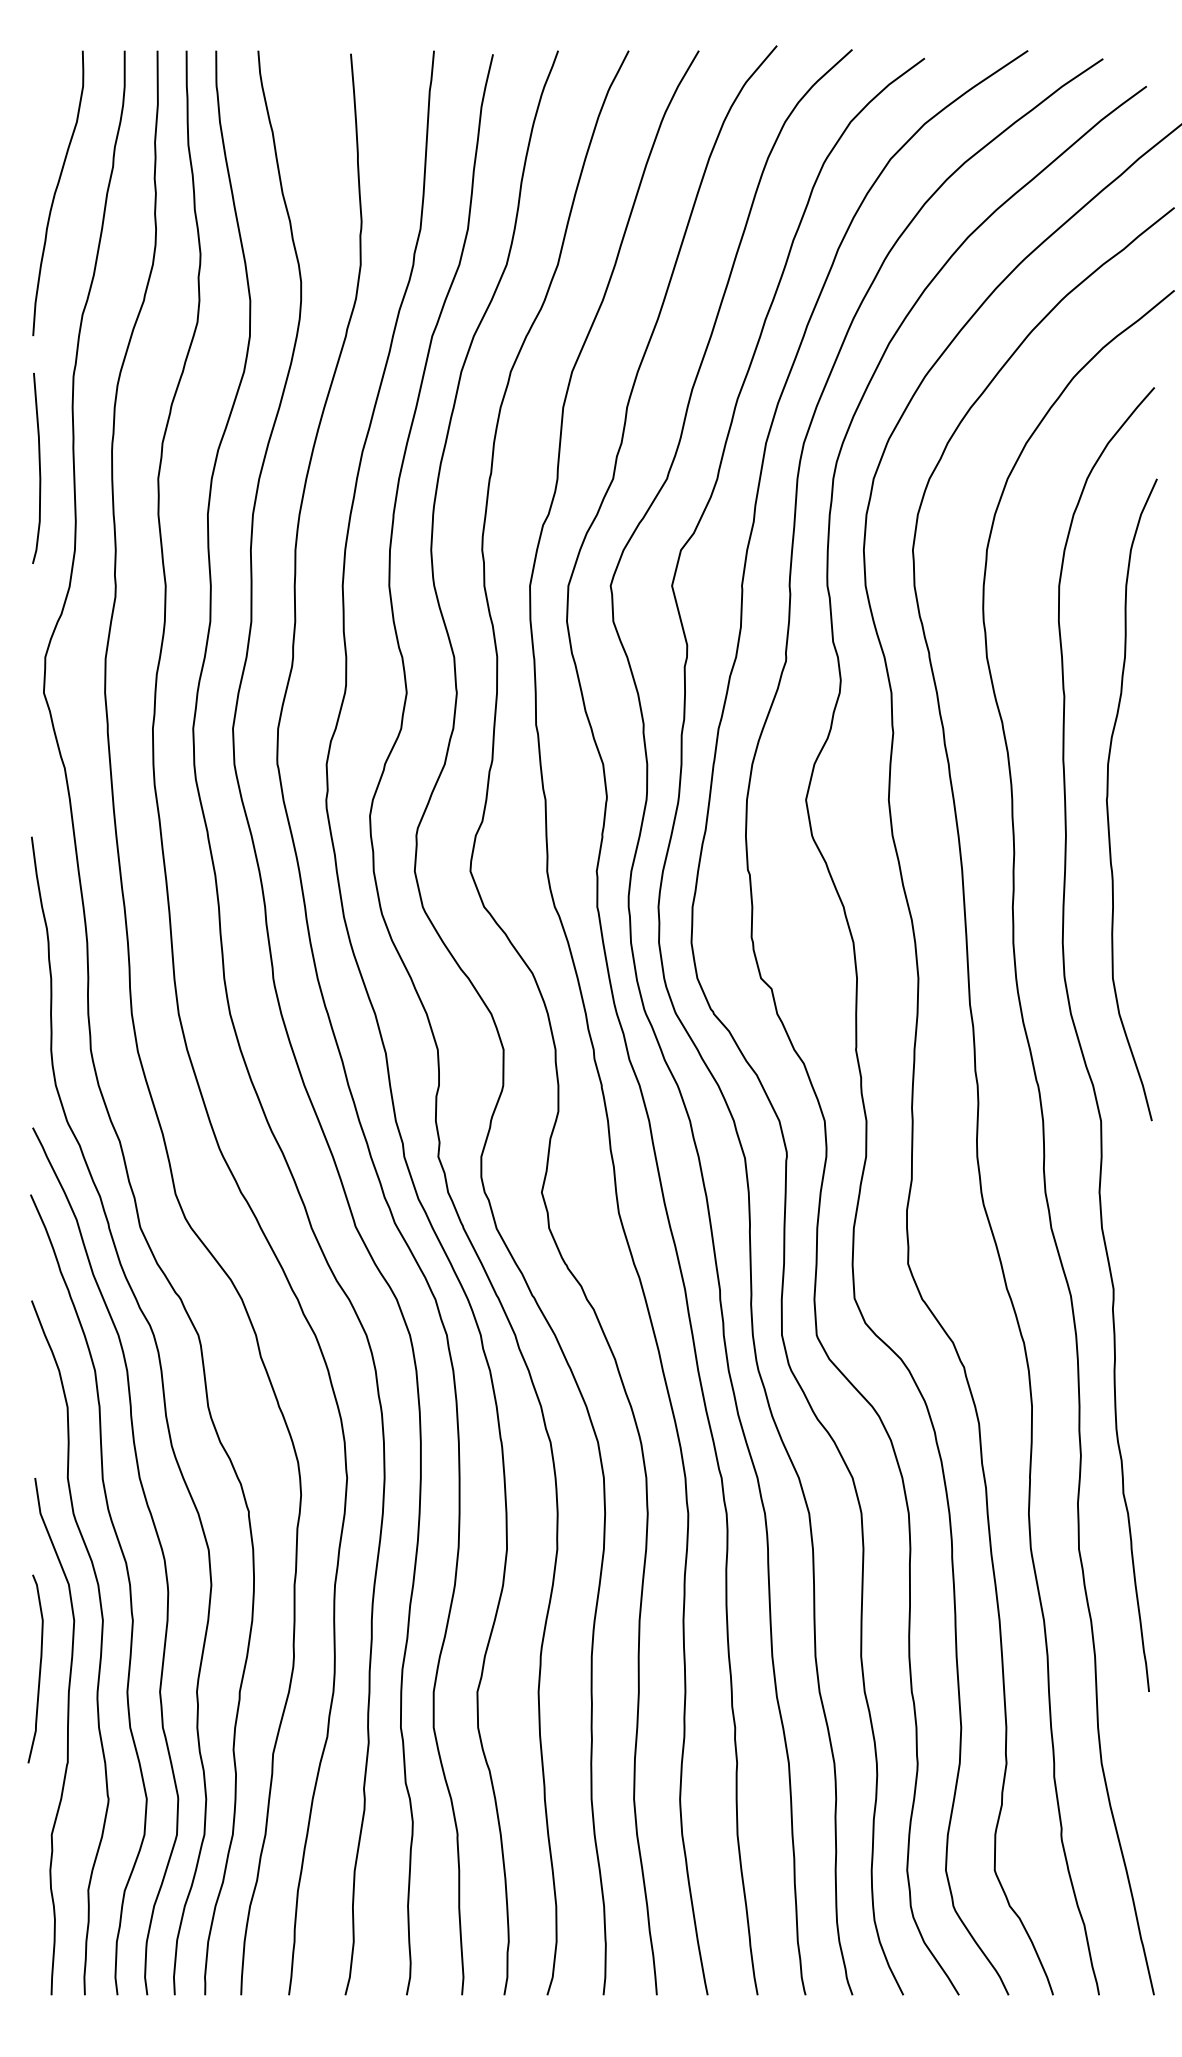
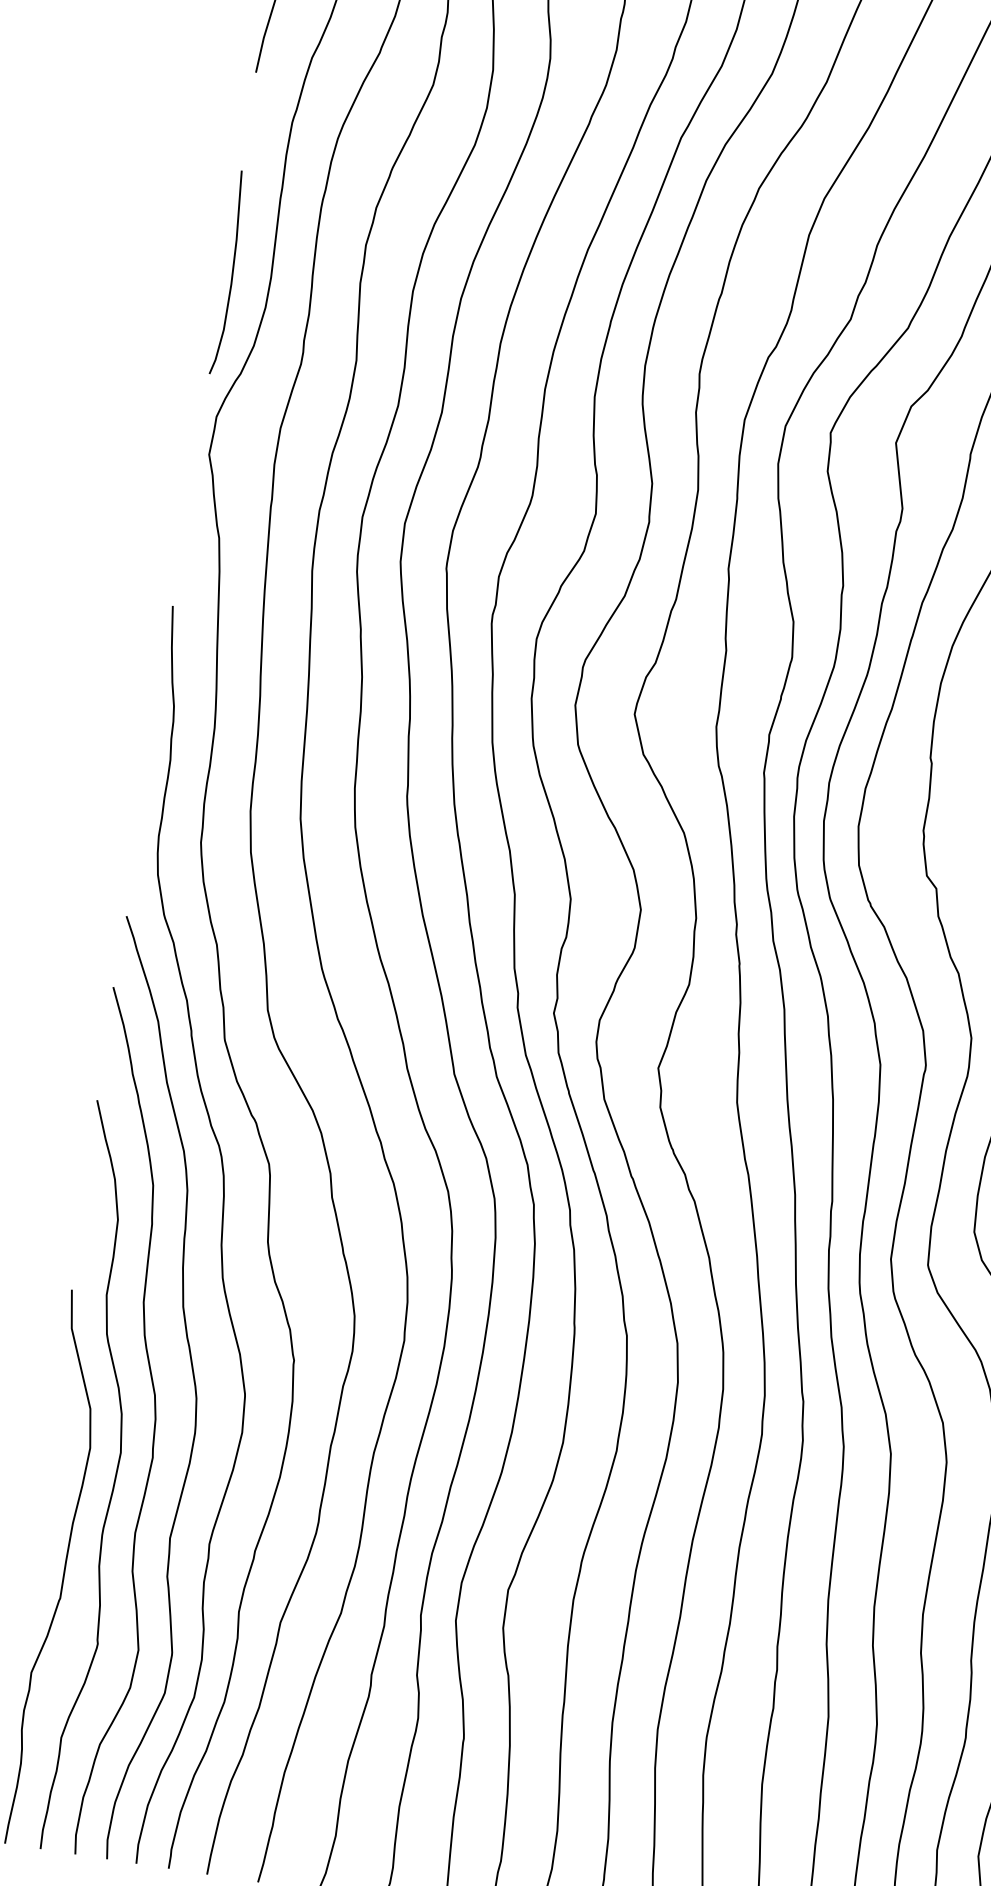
curve: (39, 467) -> (232, 272), moved
curve: (39, 1668) -> (45, 1493), removed

